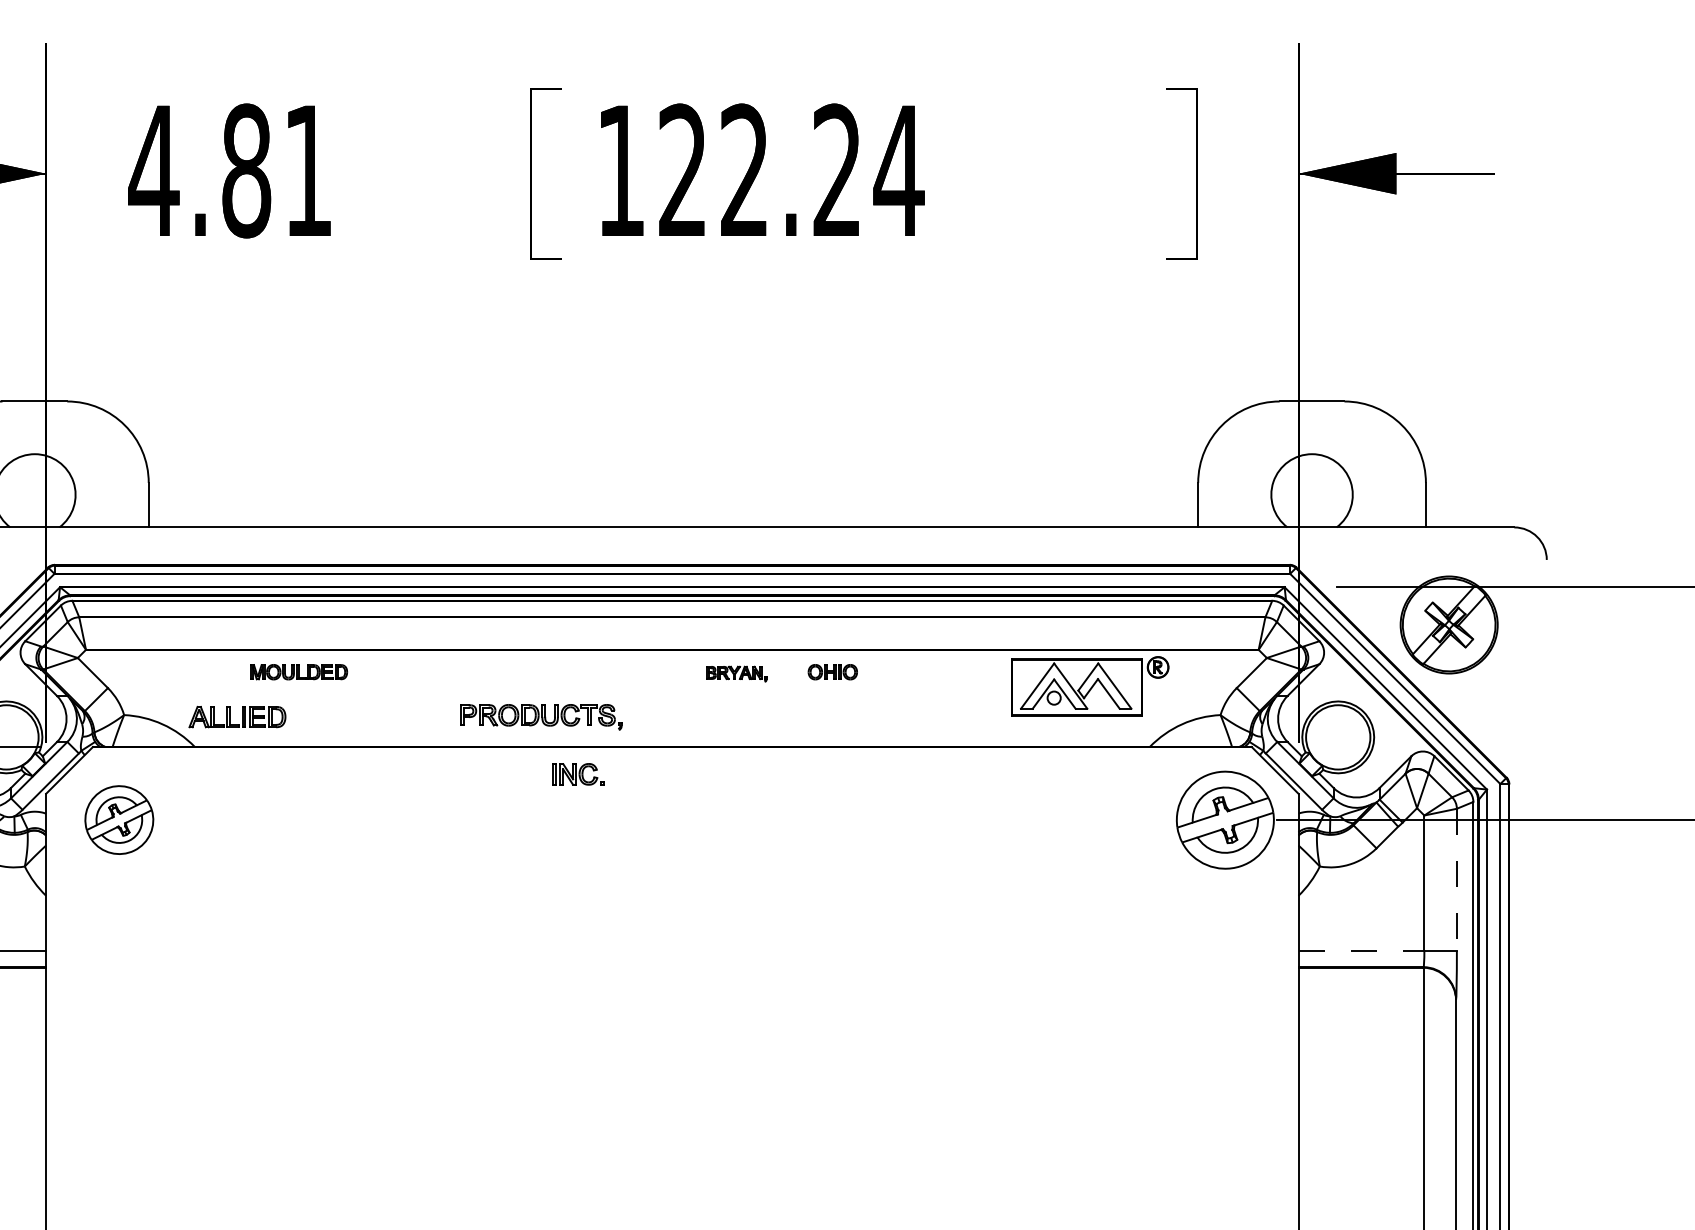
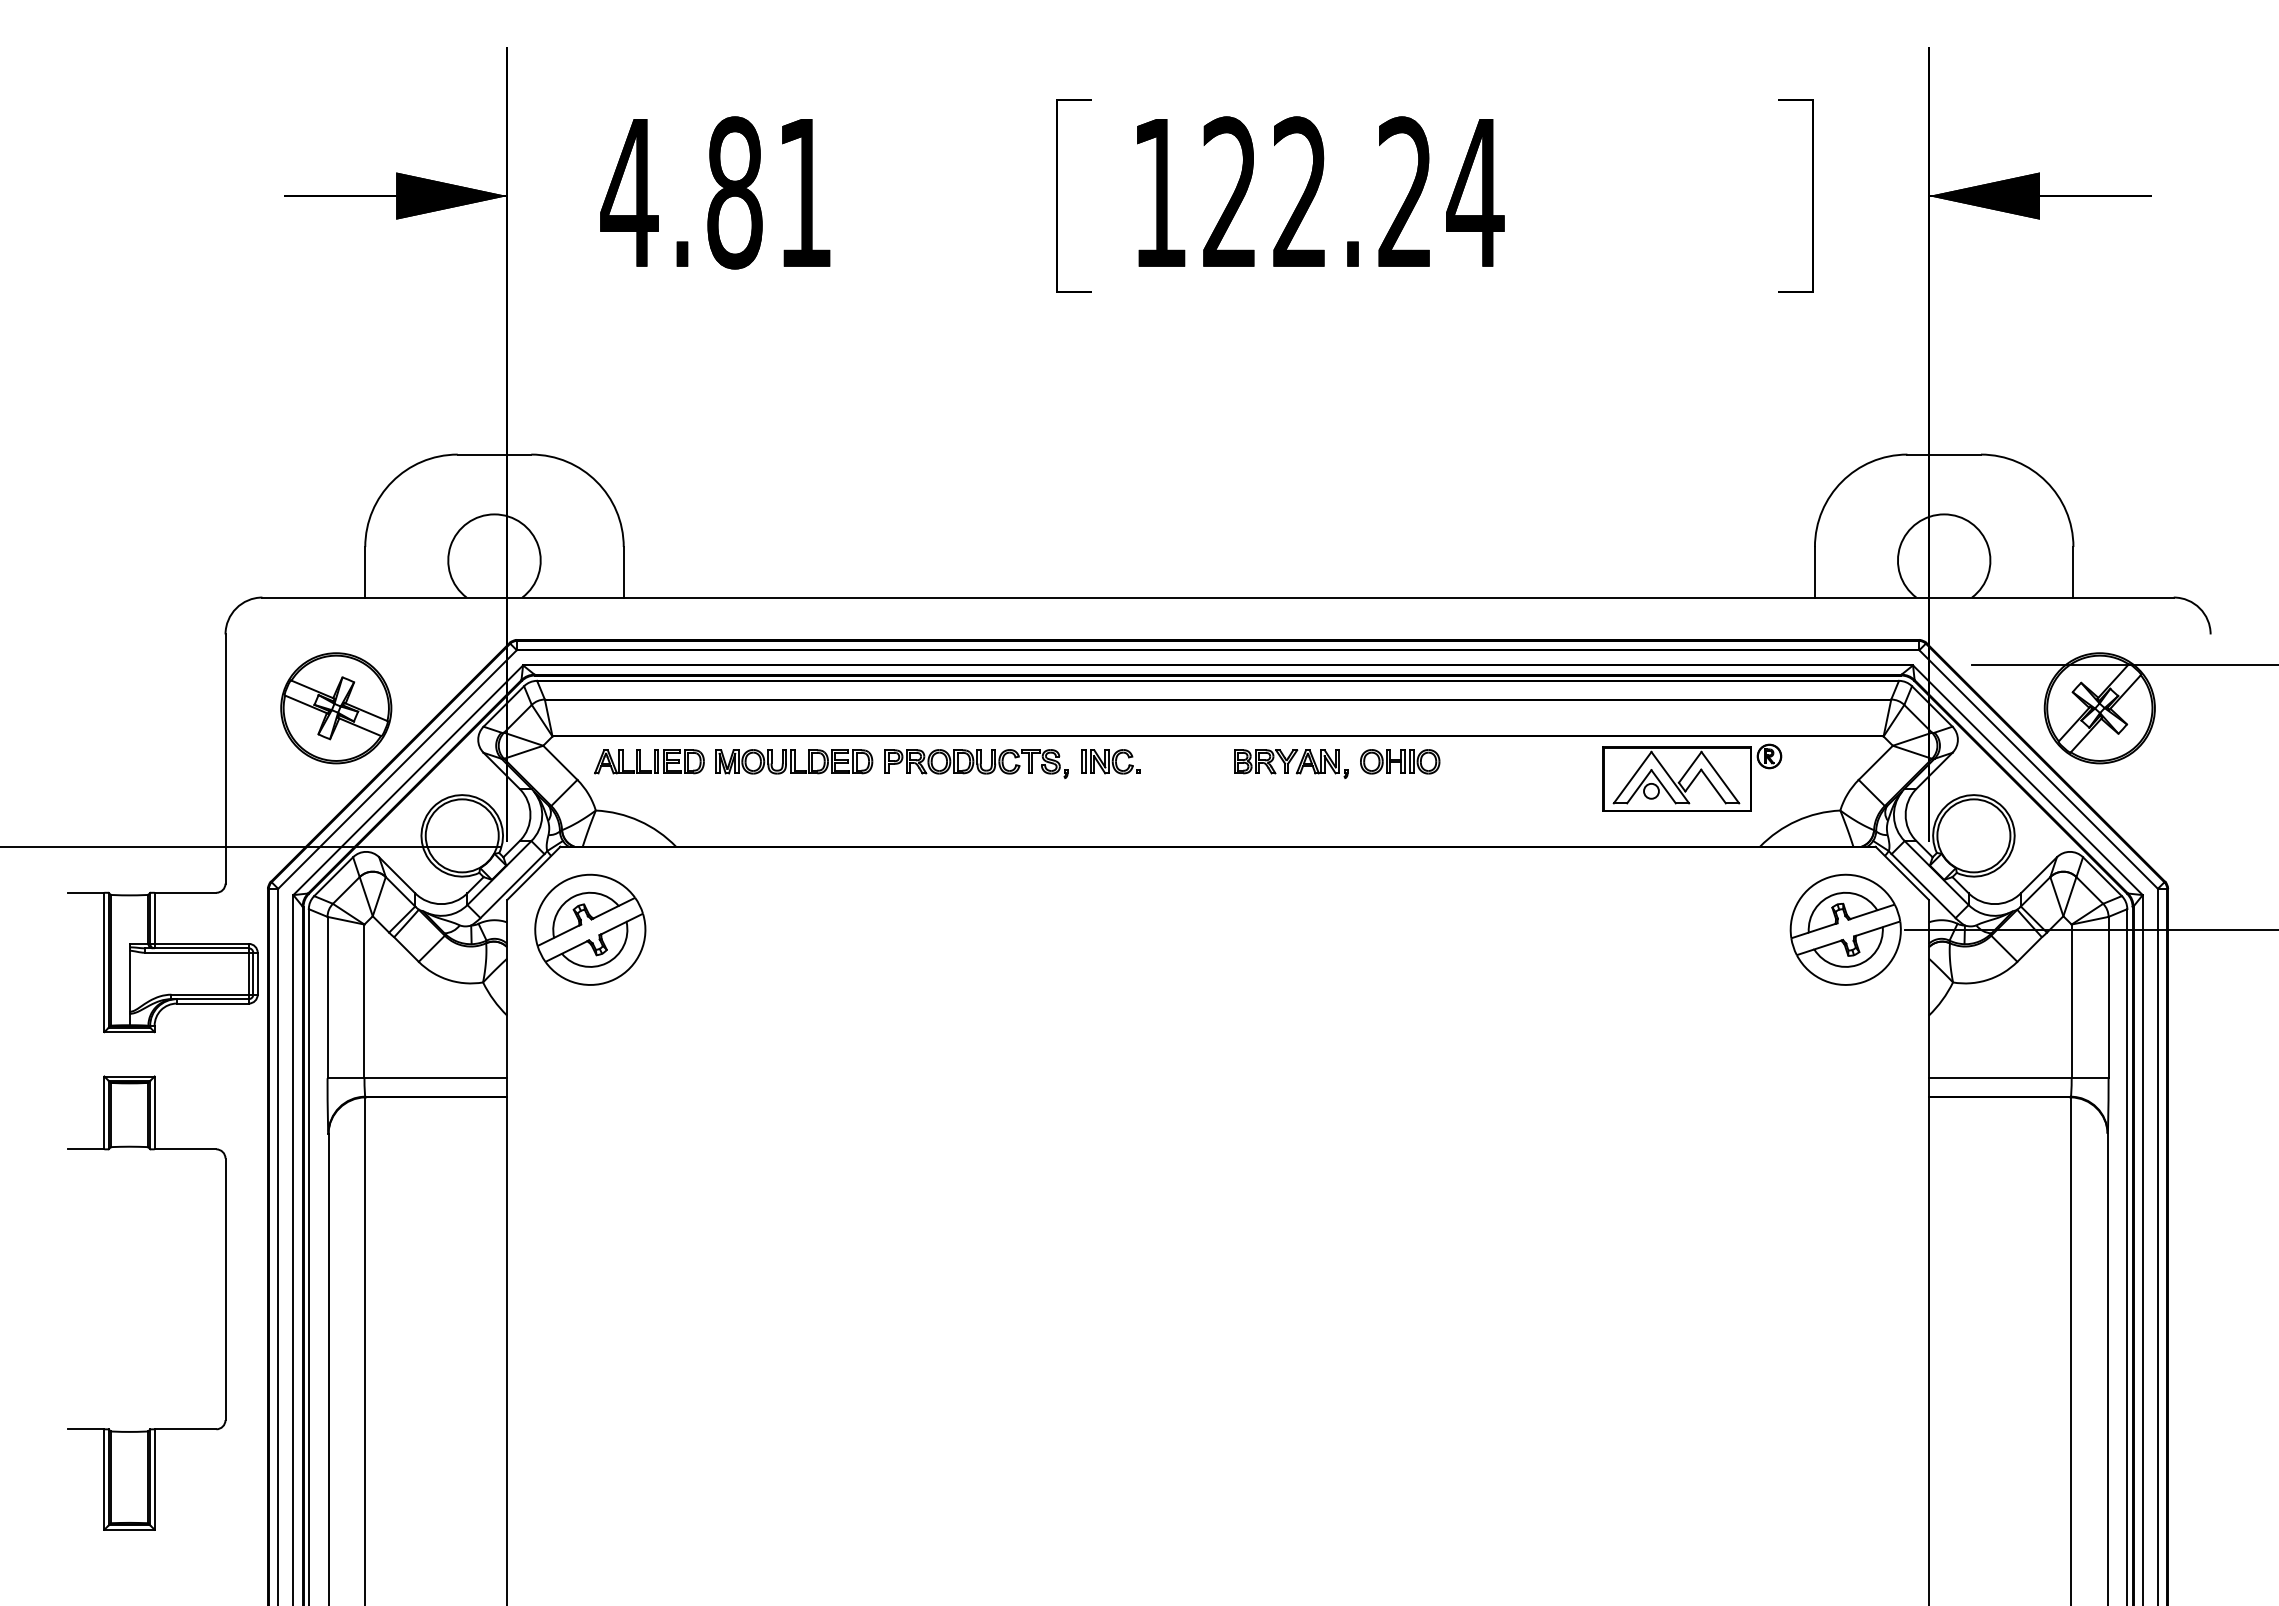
part: (299, 671) -> (794, 761), size x1.43
part: (833, 671) -> (1400, 761), size x1.43
part: (737, 673) -> (1291, 763), size x1.67
part: (237, 716) -> (649, 761), moved
part: (541, 716) -> (976, 763), moved
part: (577, 774) -> (1110, 761), moved
part: (119, 819) -> (590, 929), size x1.43
line: (1456, 879) -> (2108, 997), dashed -> solid
line: (1361, 951) -> (2000, 1078), dashed -> solid

